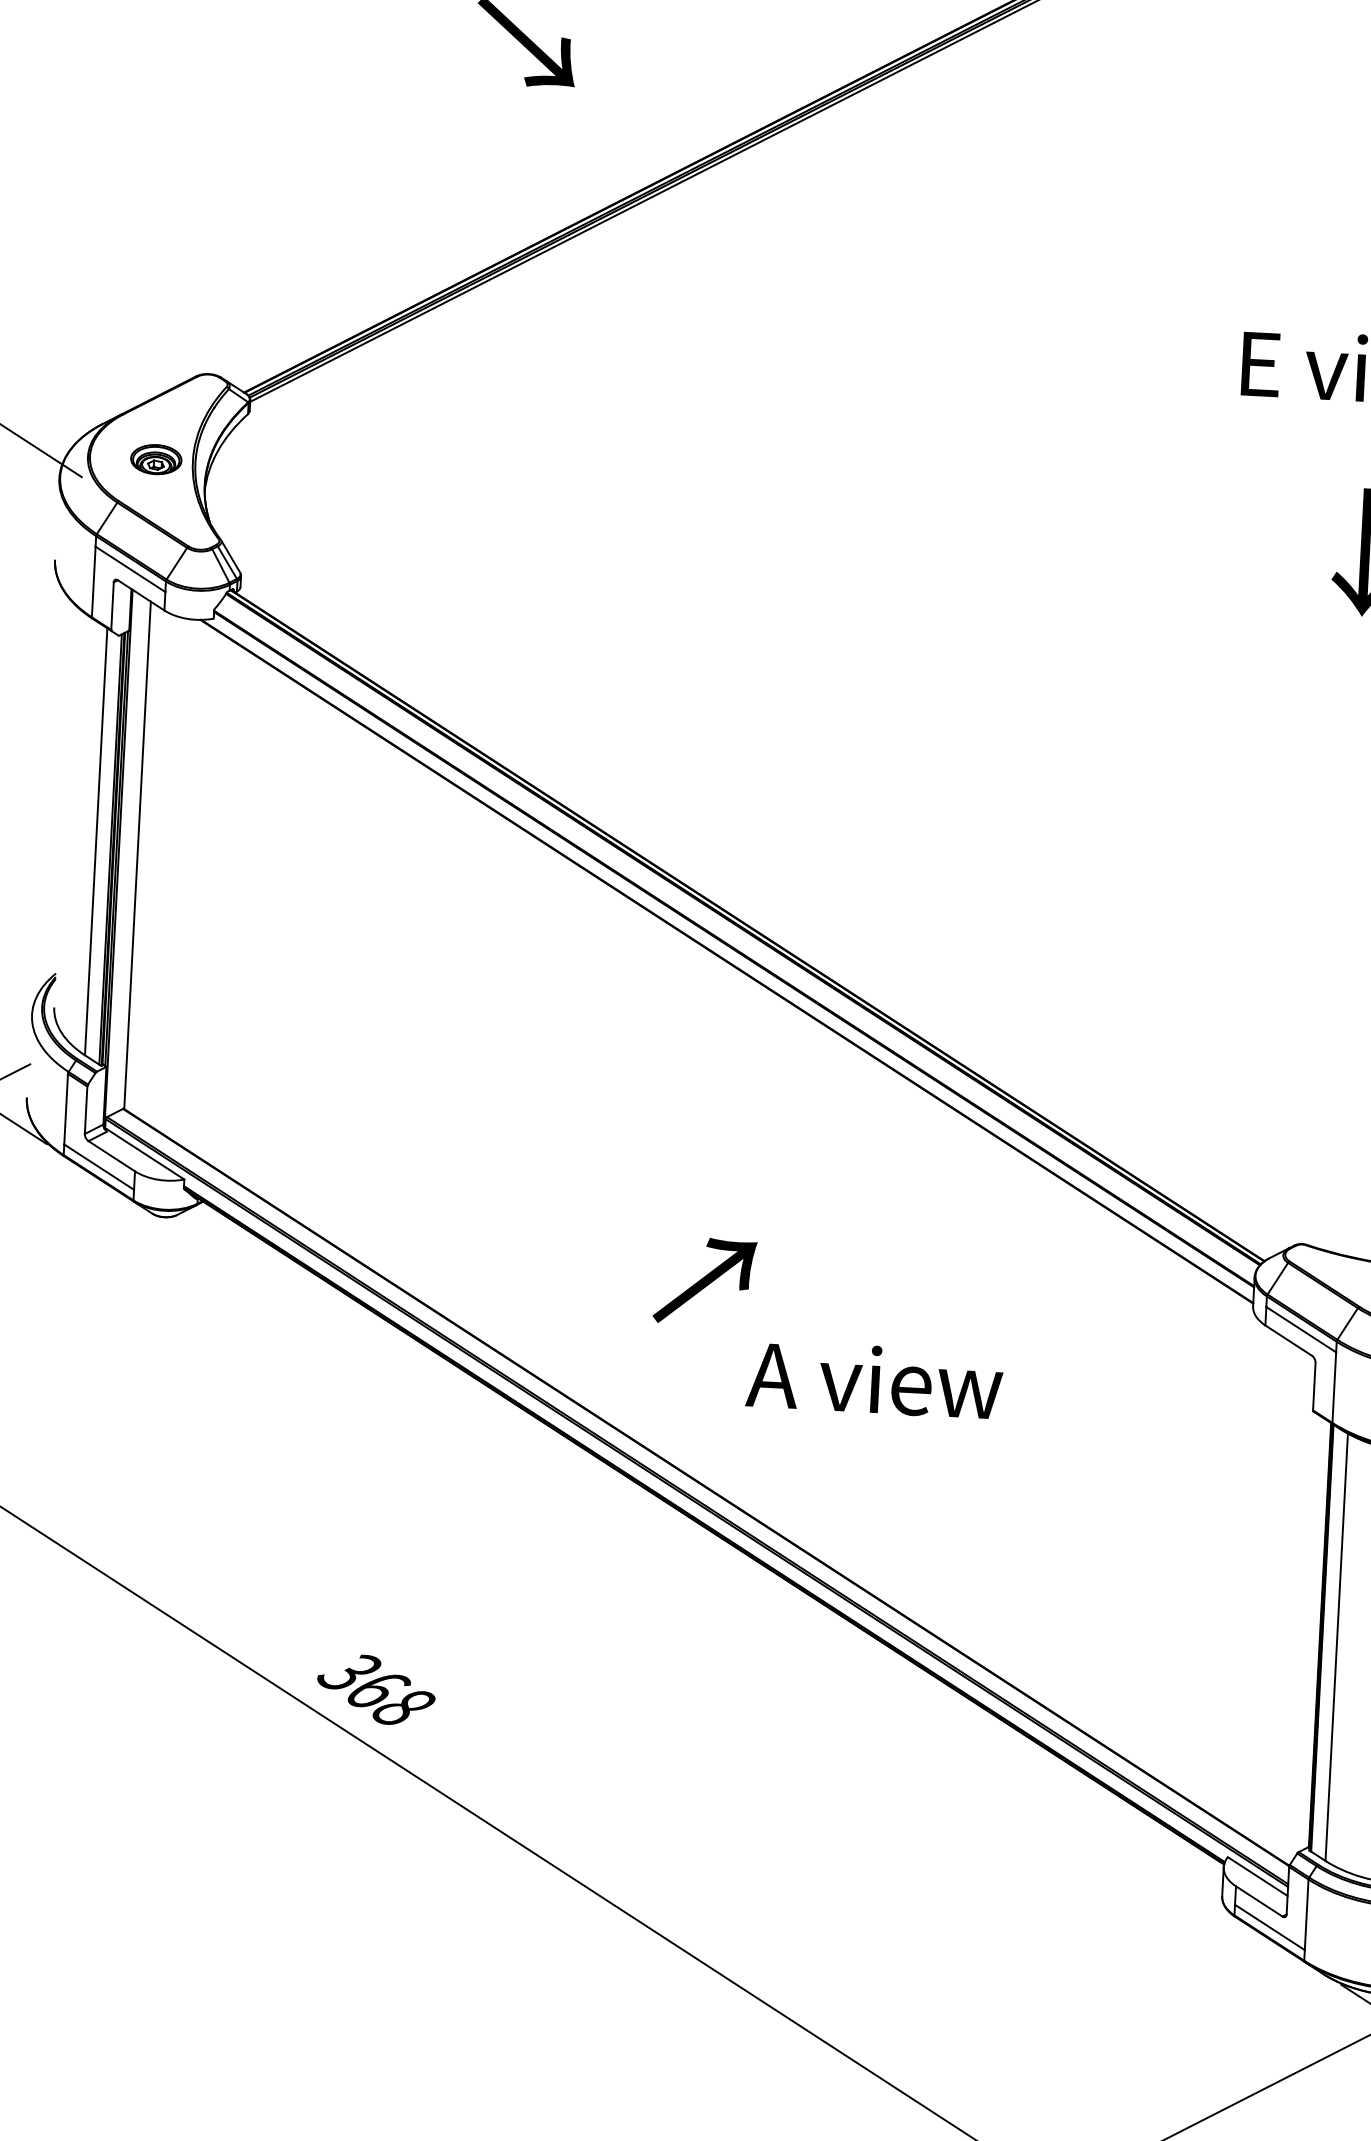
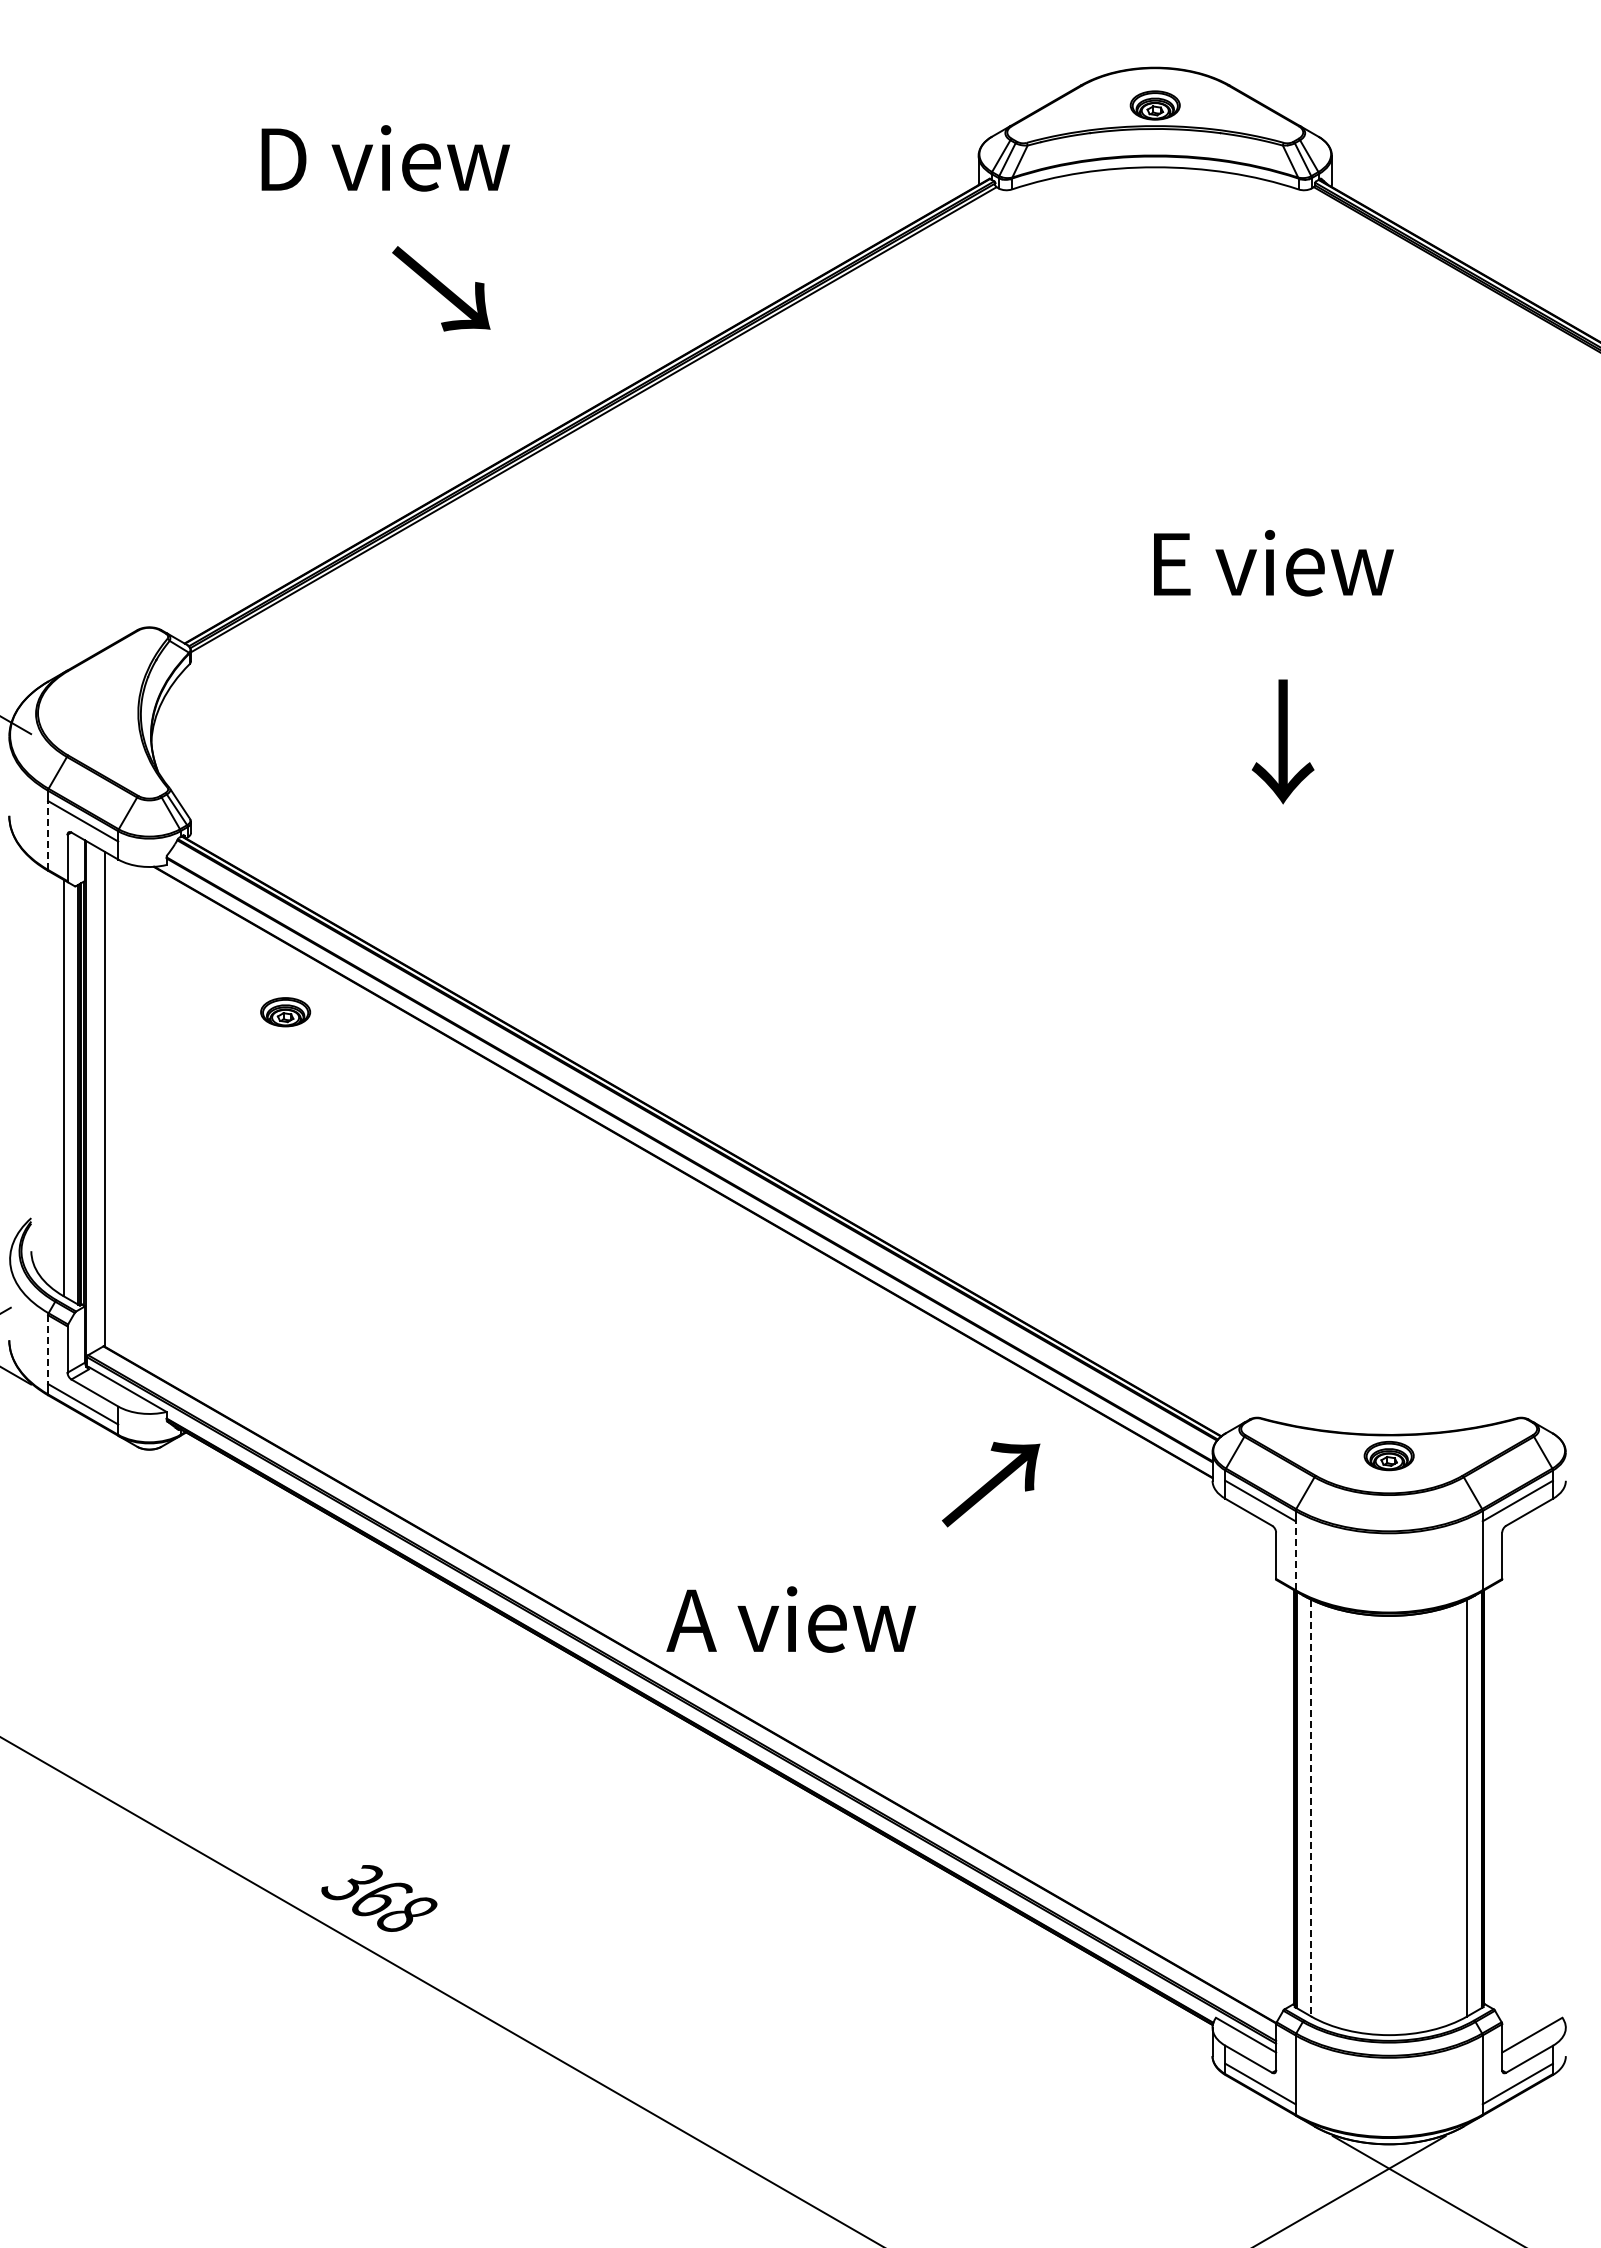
part: (156, 459) -> (285, 1012), moved
line: (94, 581) -> (48, 834), solid -> dashed
line: (66, 1110) -> (48, 1350), solid -> dashed
text: (705, 1281) -> (991, 1484), moved
text: (873, 1379) -> (790, 1619), moved
line: (1334, 1387) -> (1295, 1555), solid -> dashed
line: (1336, 1647) -> (1311, 1808), solid -> dashed

